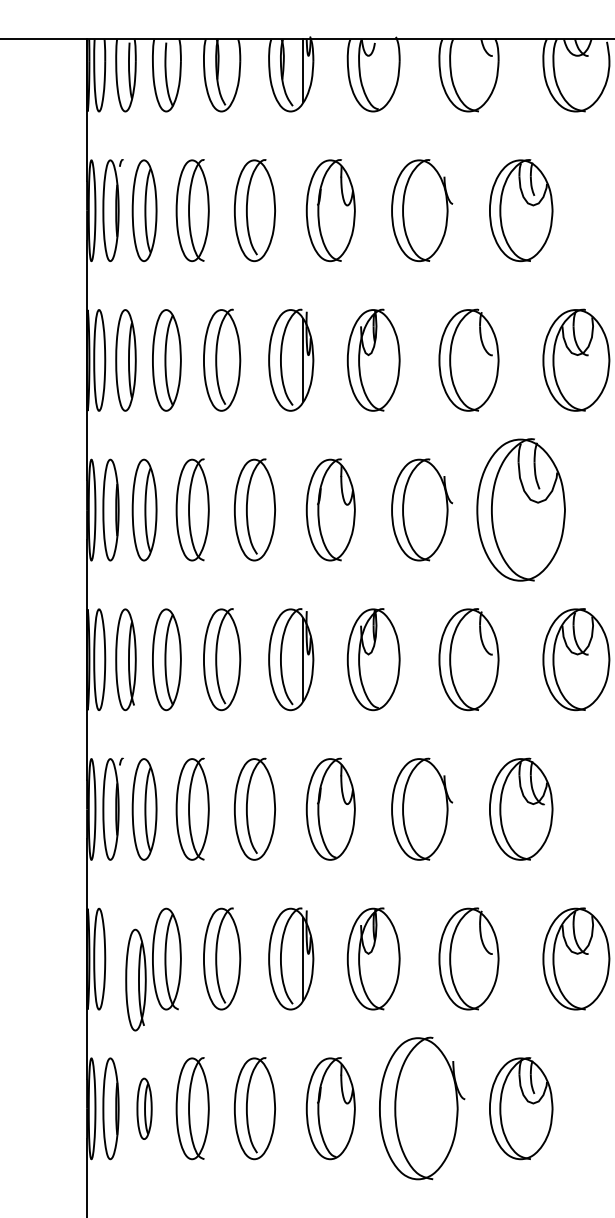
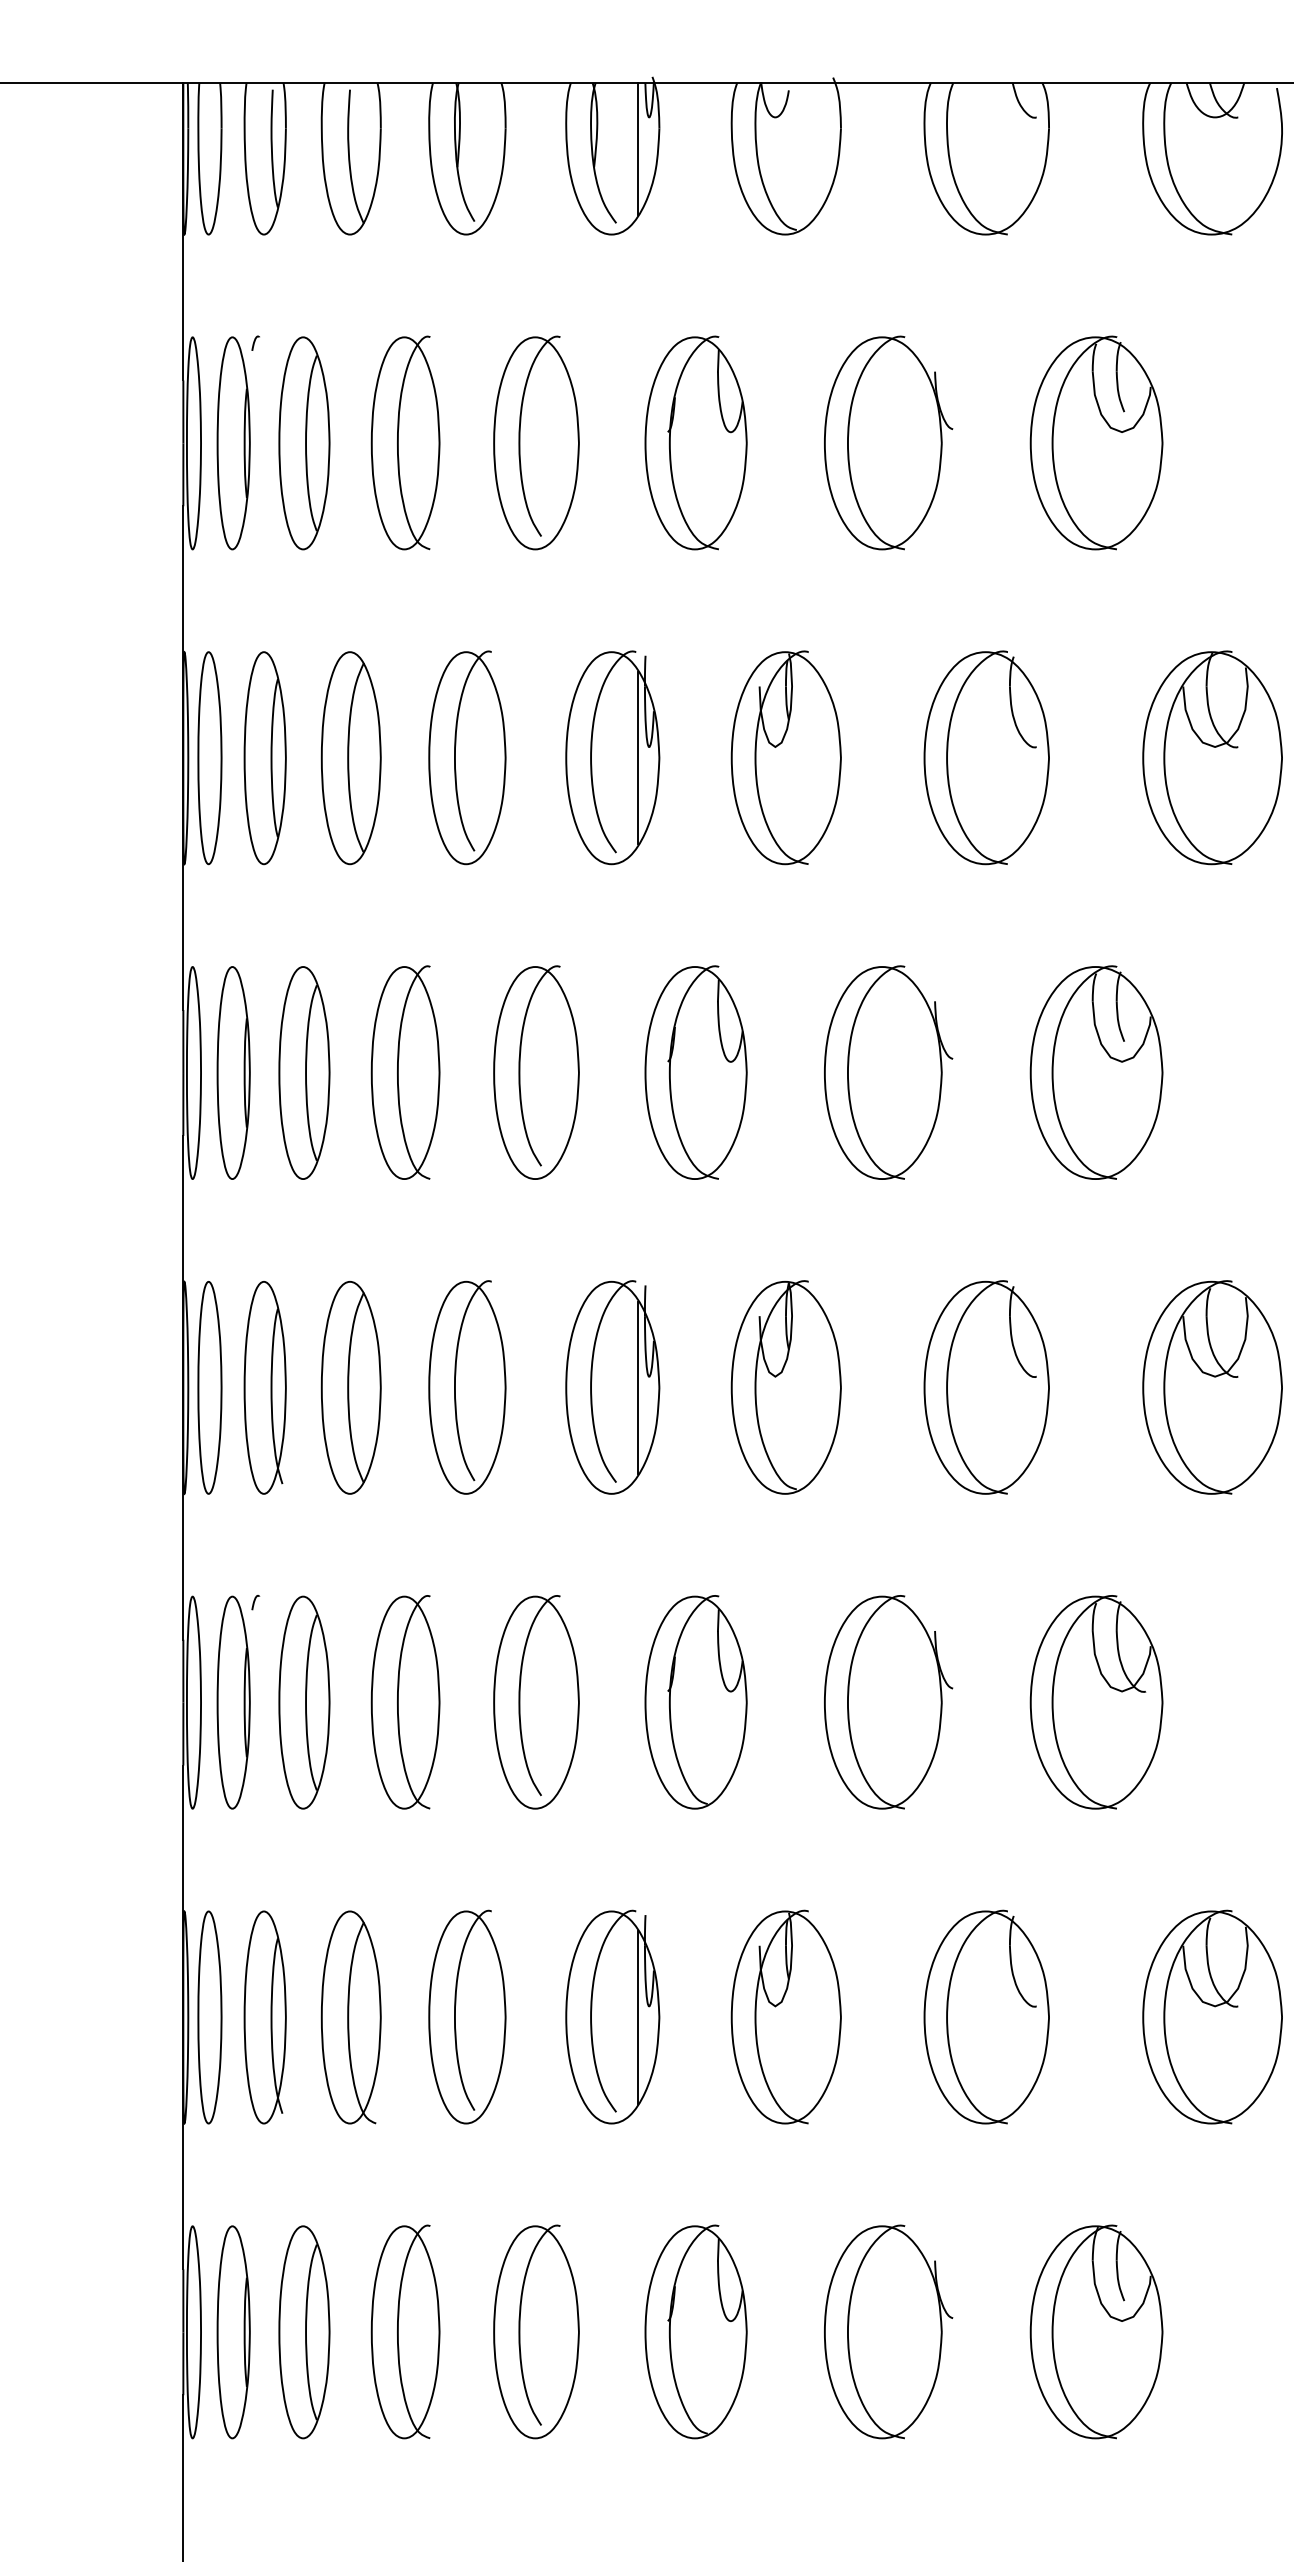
part: (521, 509) -> (1097, 1071), size x0.71
part: (135, 979) -> (264, 2016), moved
part: (144, 1108) -> (304, 2331), size x1.67
part: (422, 1108) -> (888, 2331), size x0.71

